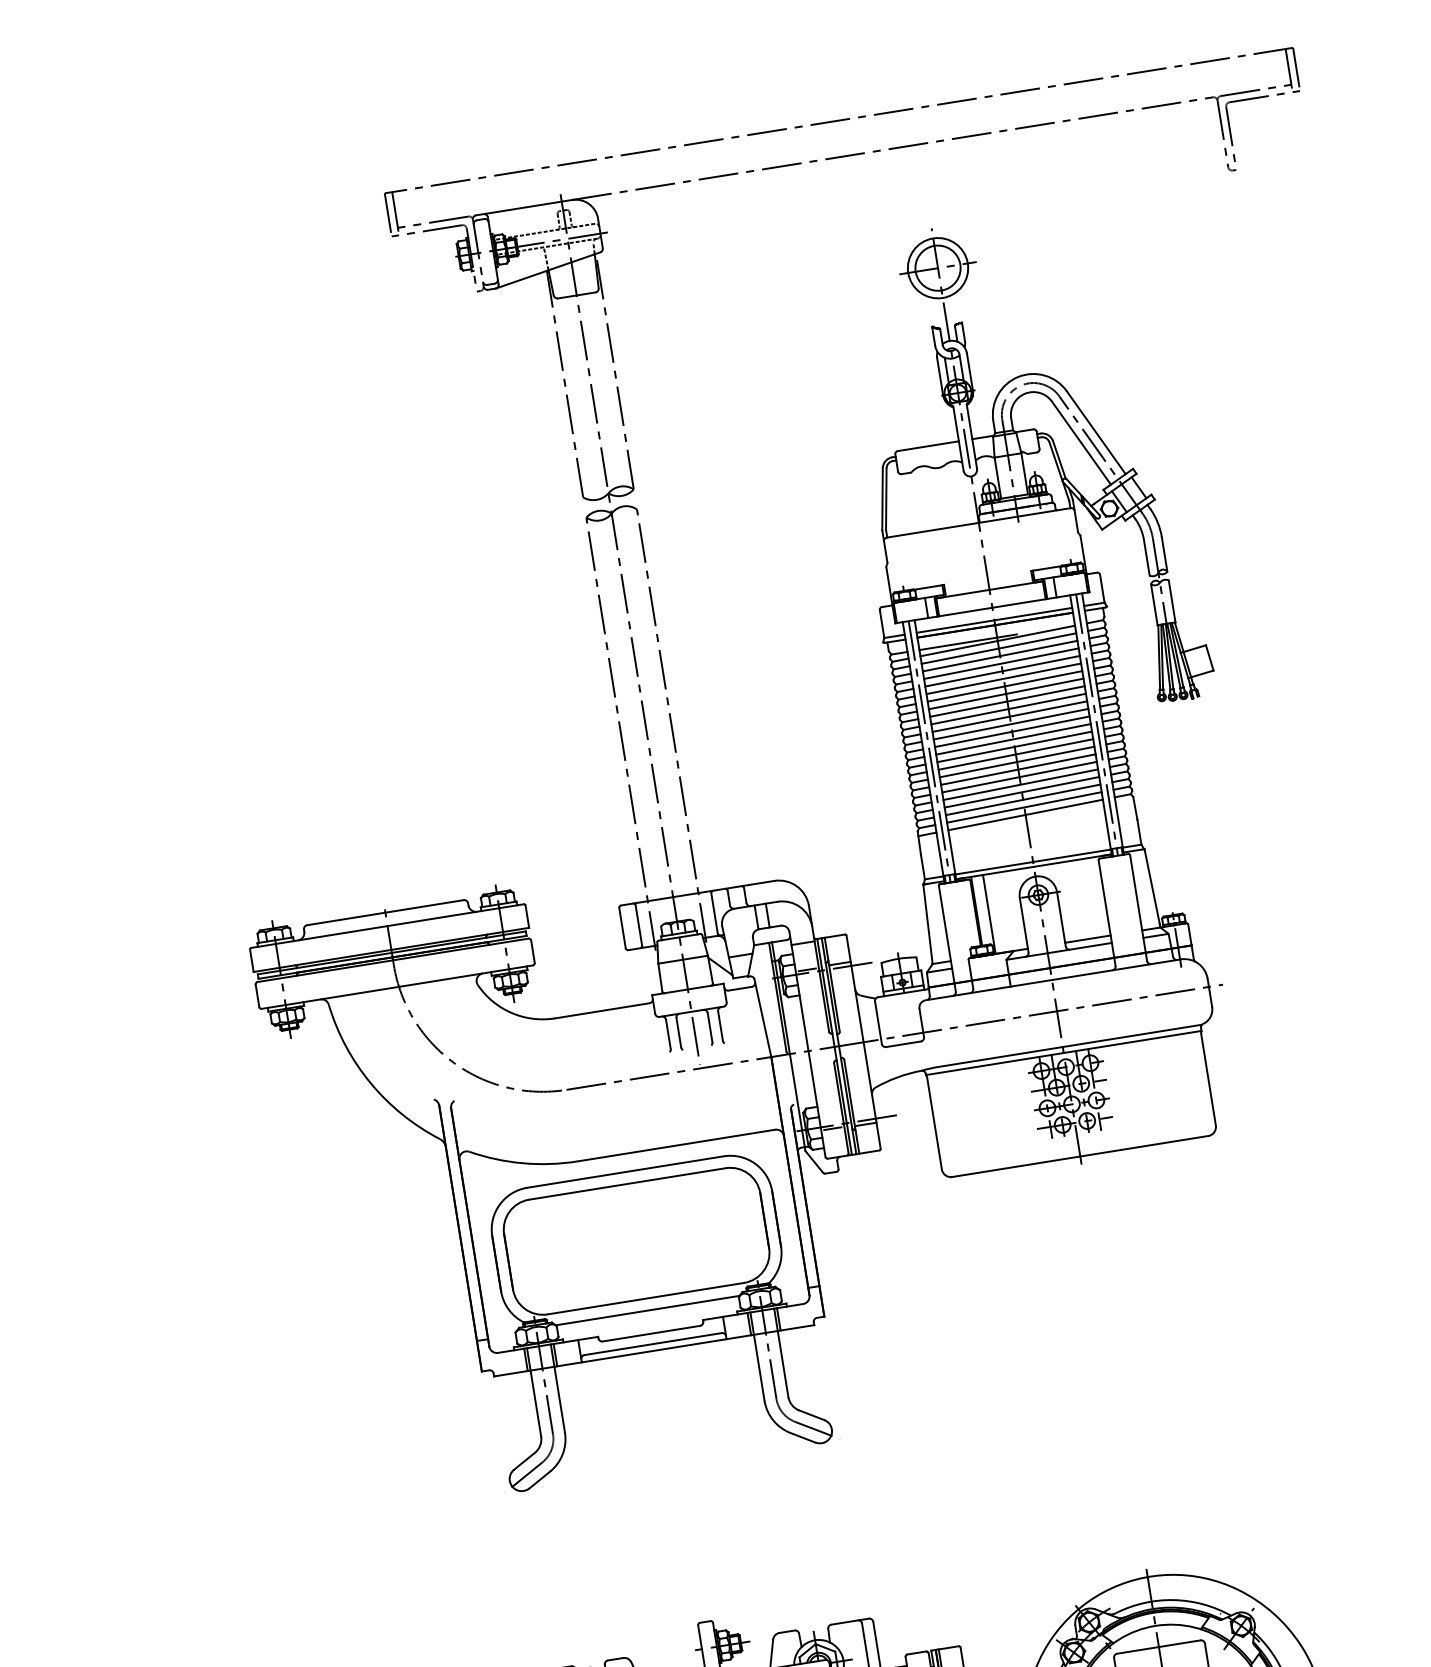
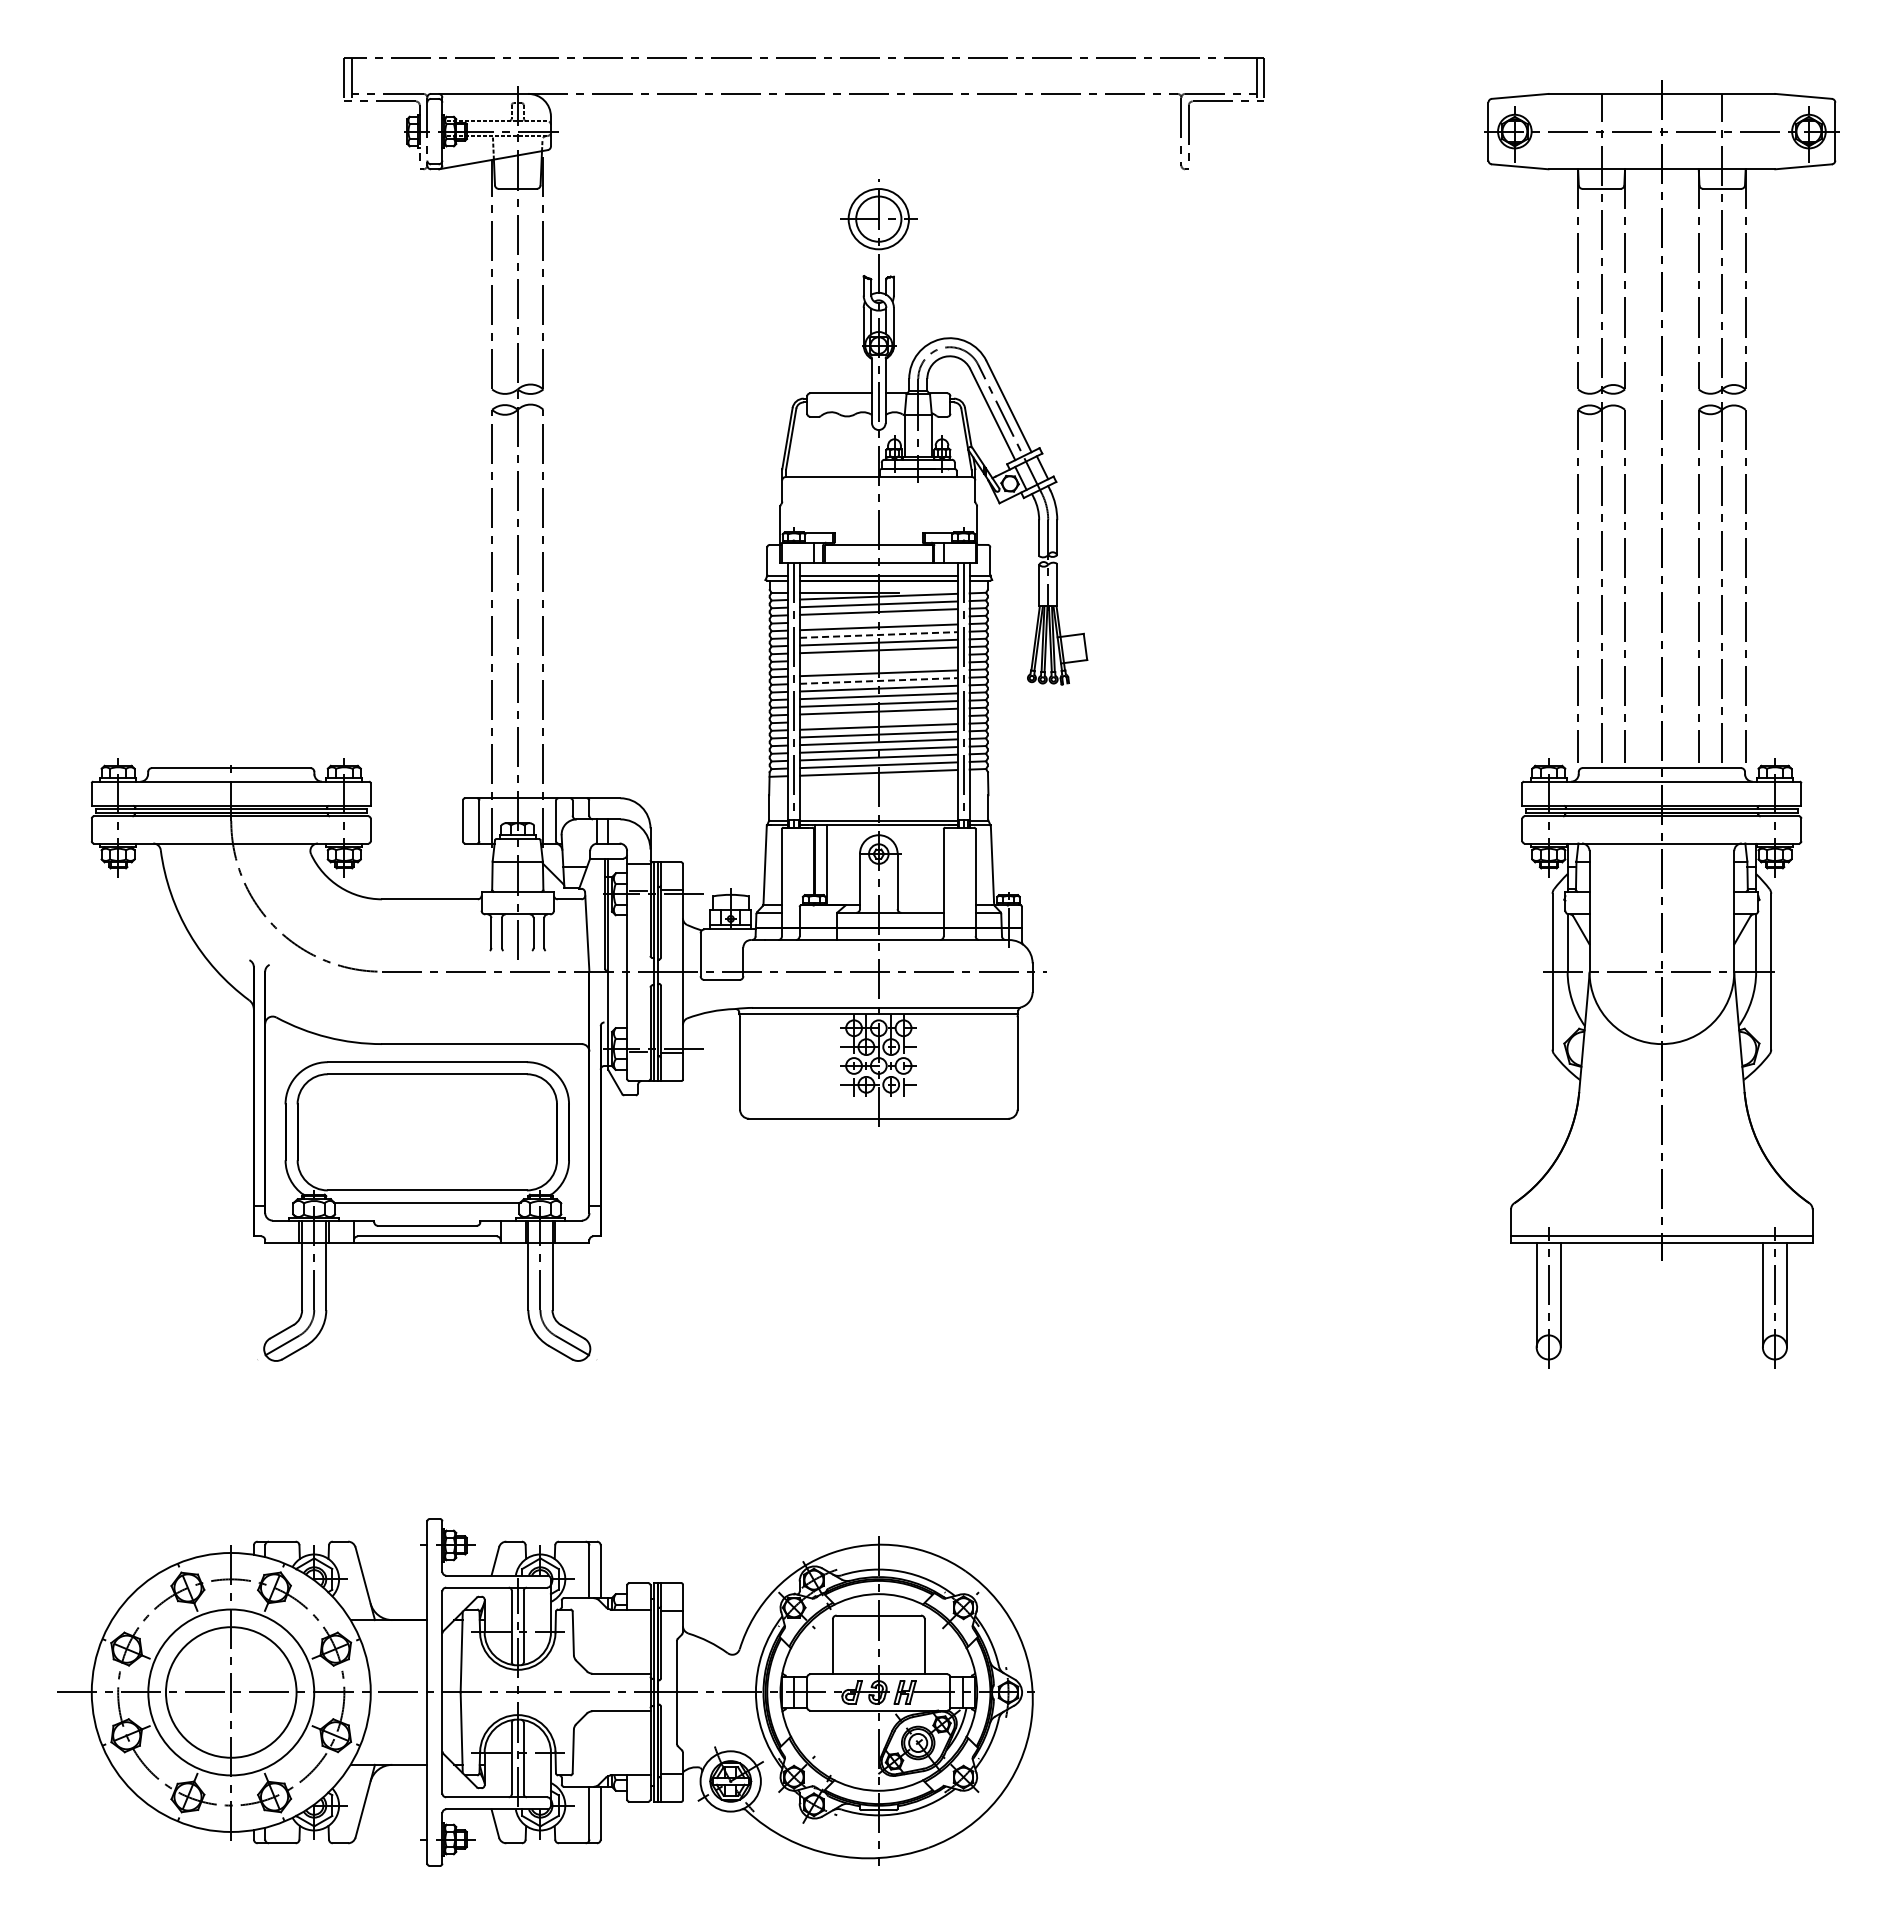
line: (1001, 663) -> (878, 619), removed
line: (1003, 679) -> (878, 635), solid -> dashed
line: (1007, 701) -> (878, 657), removed
line: (1008, 708) -> (878, 665), removed
line: (1010, 723) -> (878, 680), solid -> dashed
line: (1016, 762) -> (878, 719), removed
line: (1087, 939) -> (920, 905), removed

